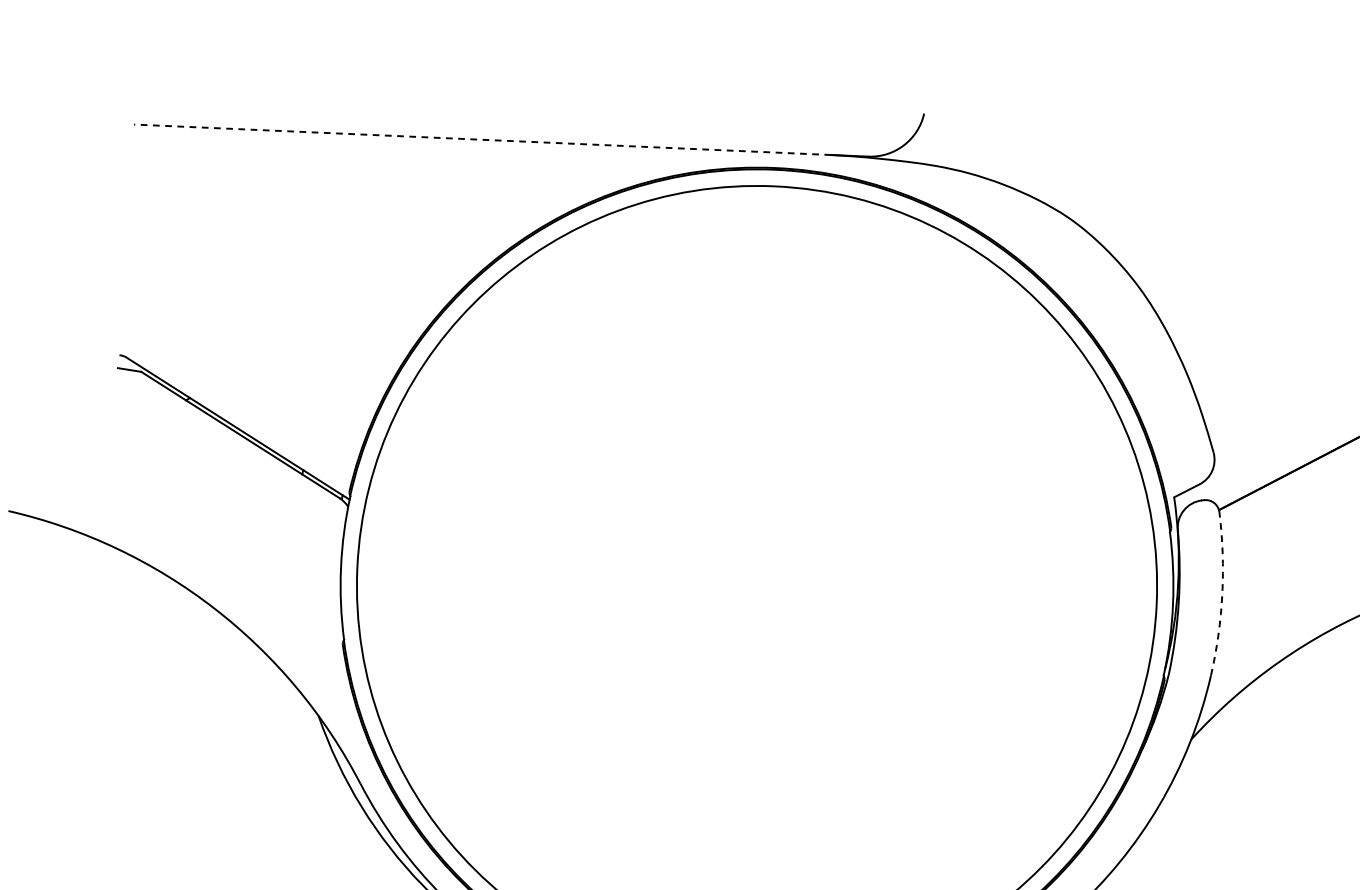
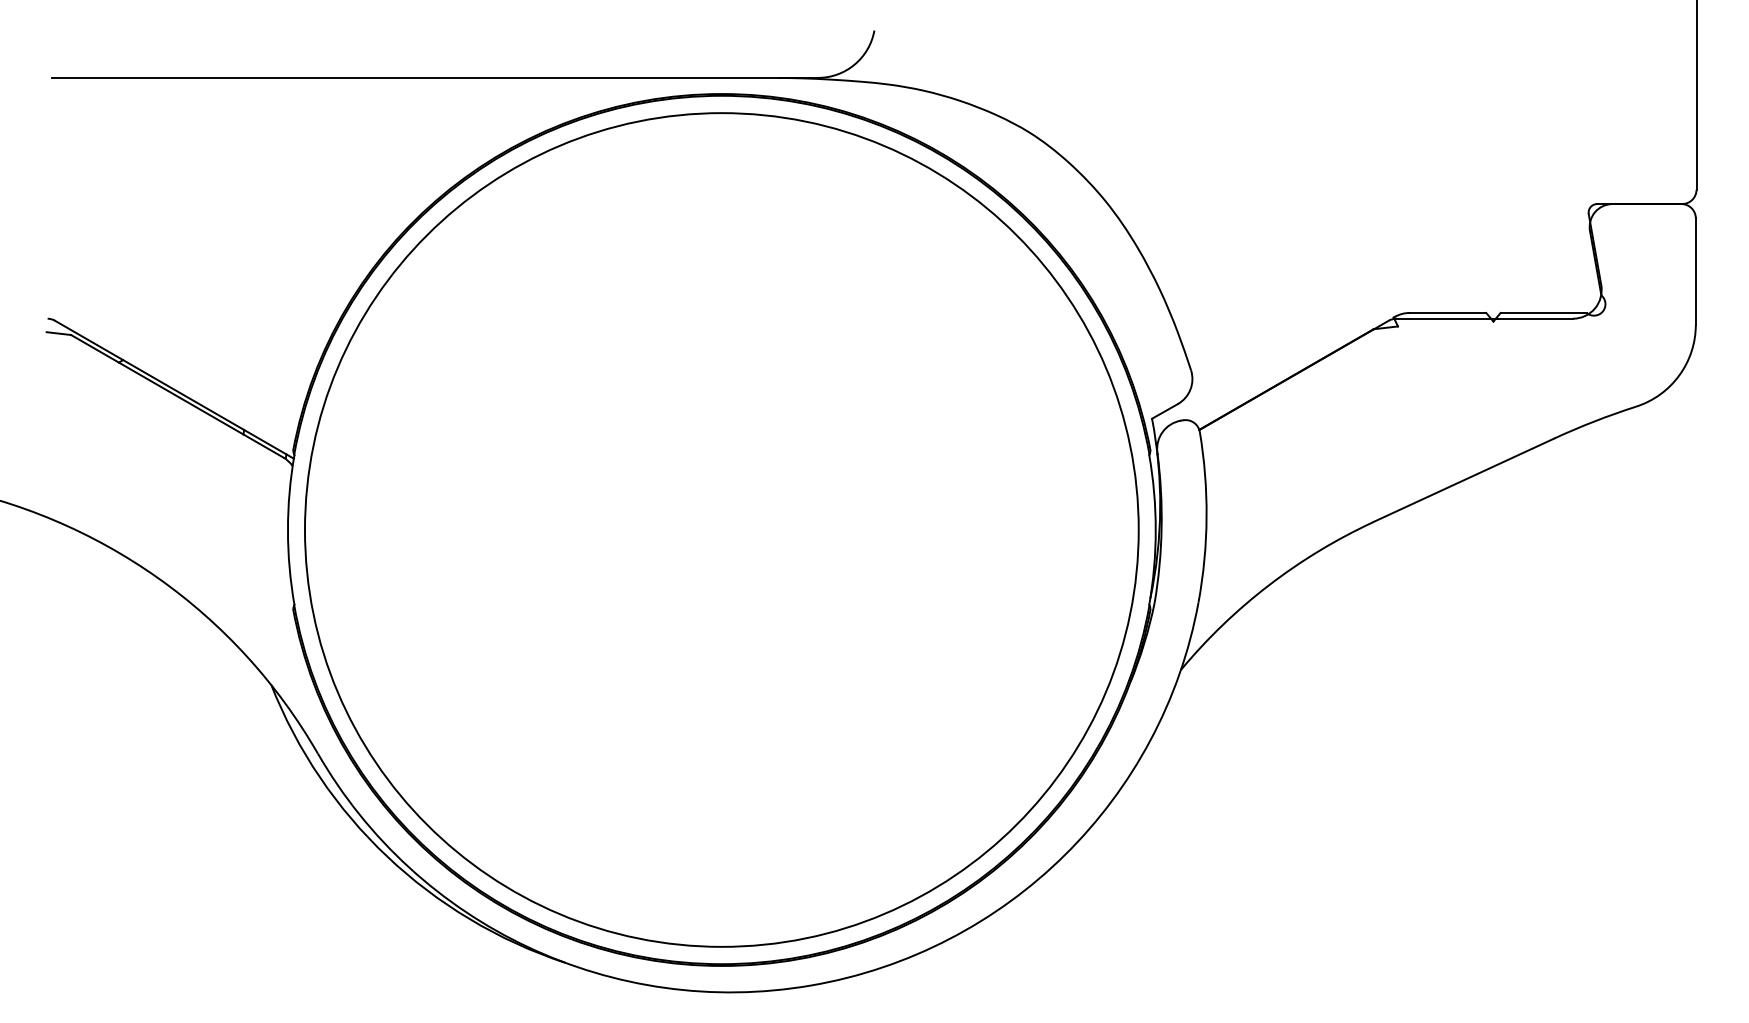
line: (482, 139) -> (415, 77), dashed -> solid
arc: (1222, 594) -> (1206, 517), dashed -> solid

